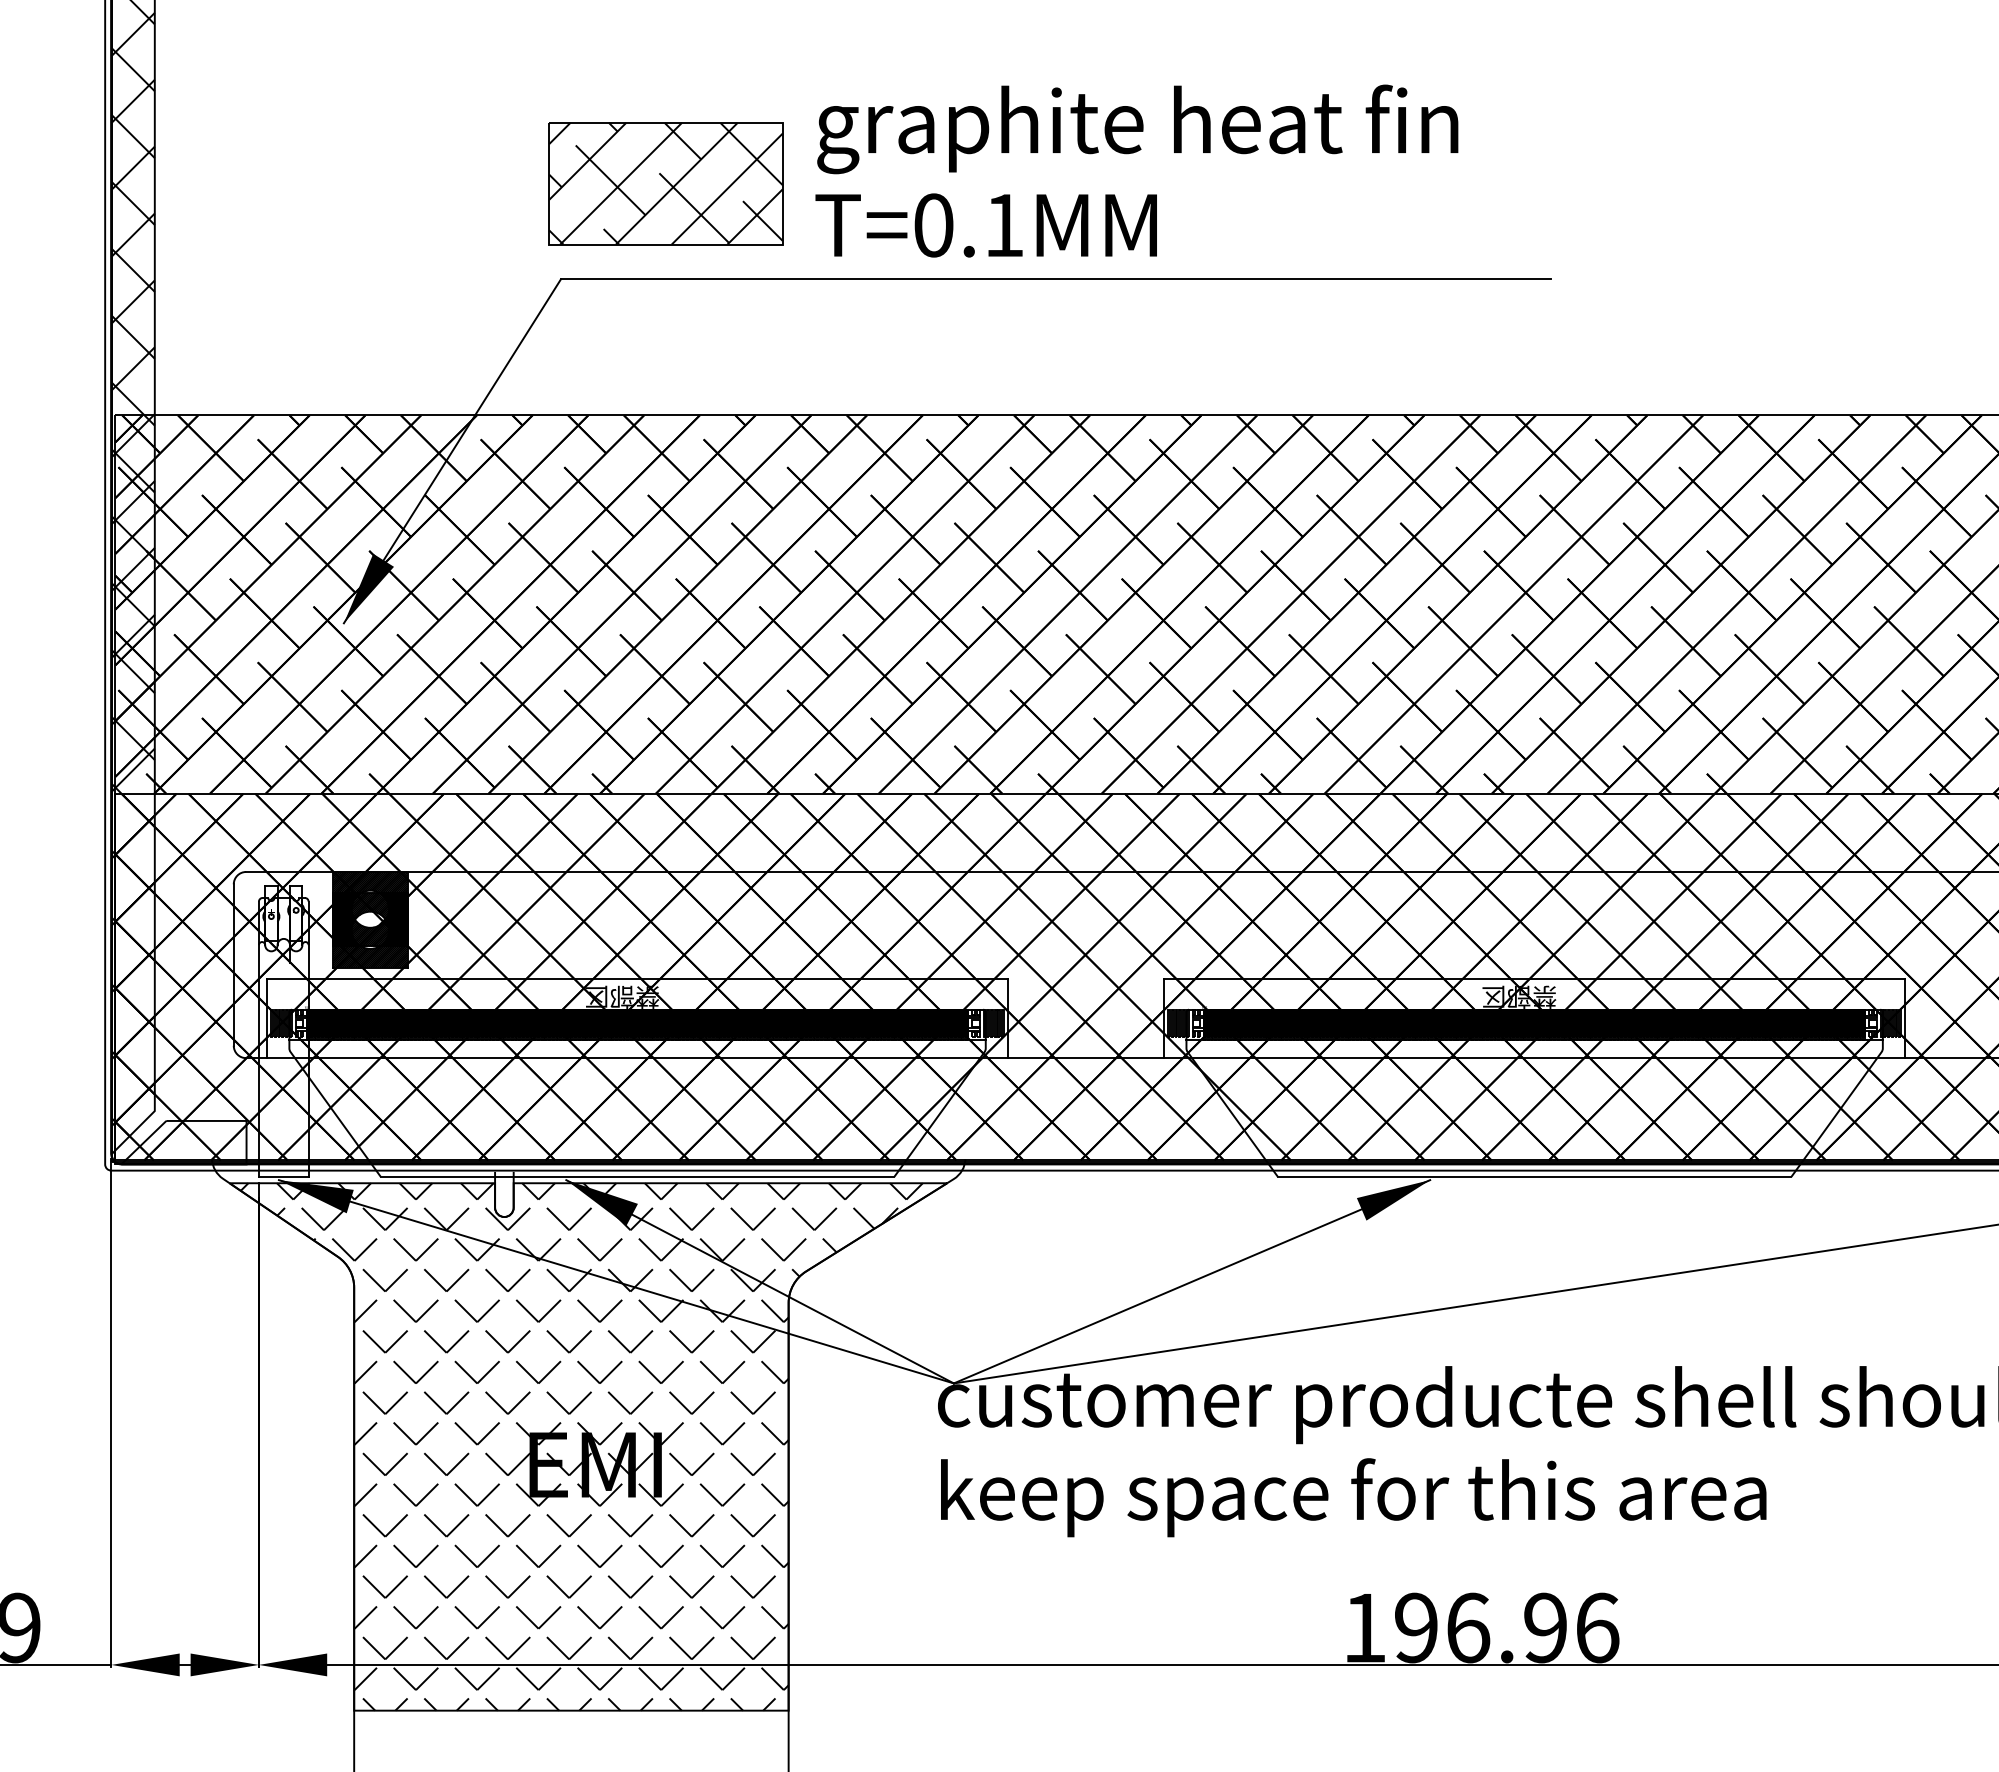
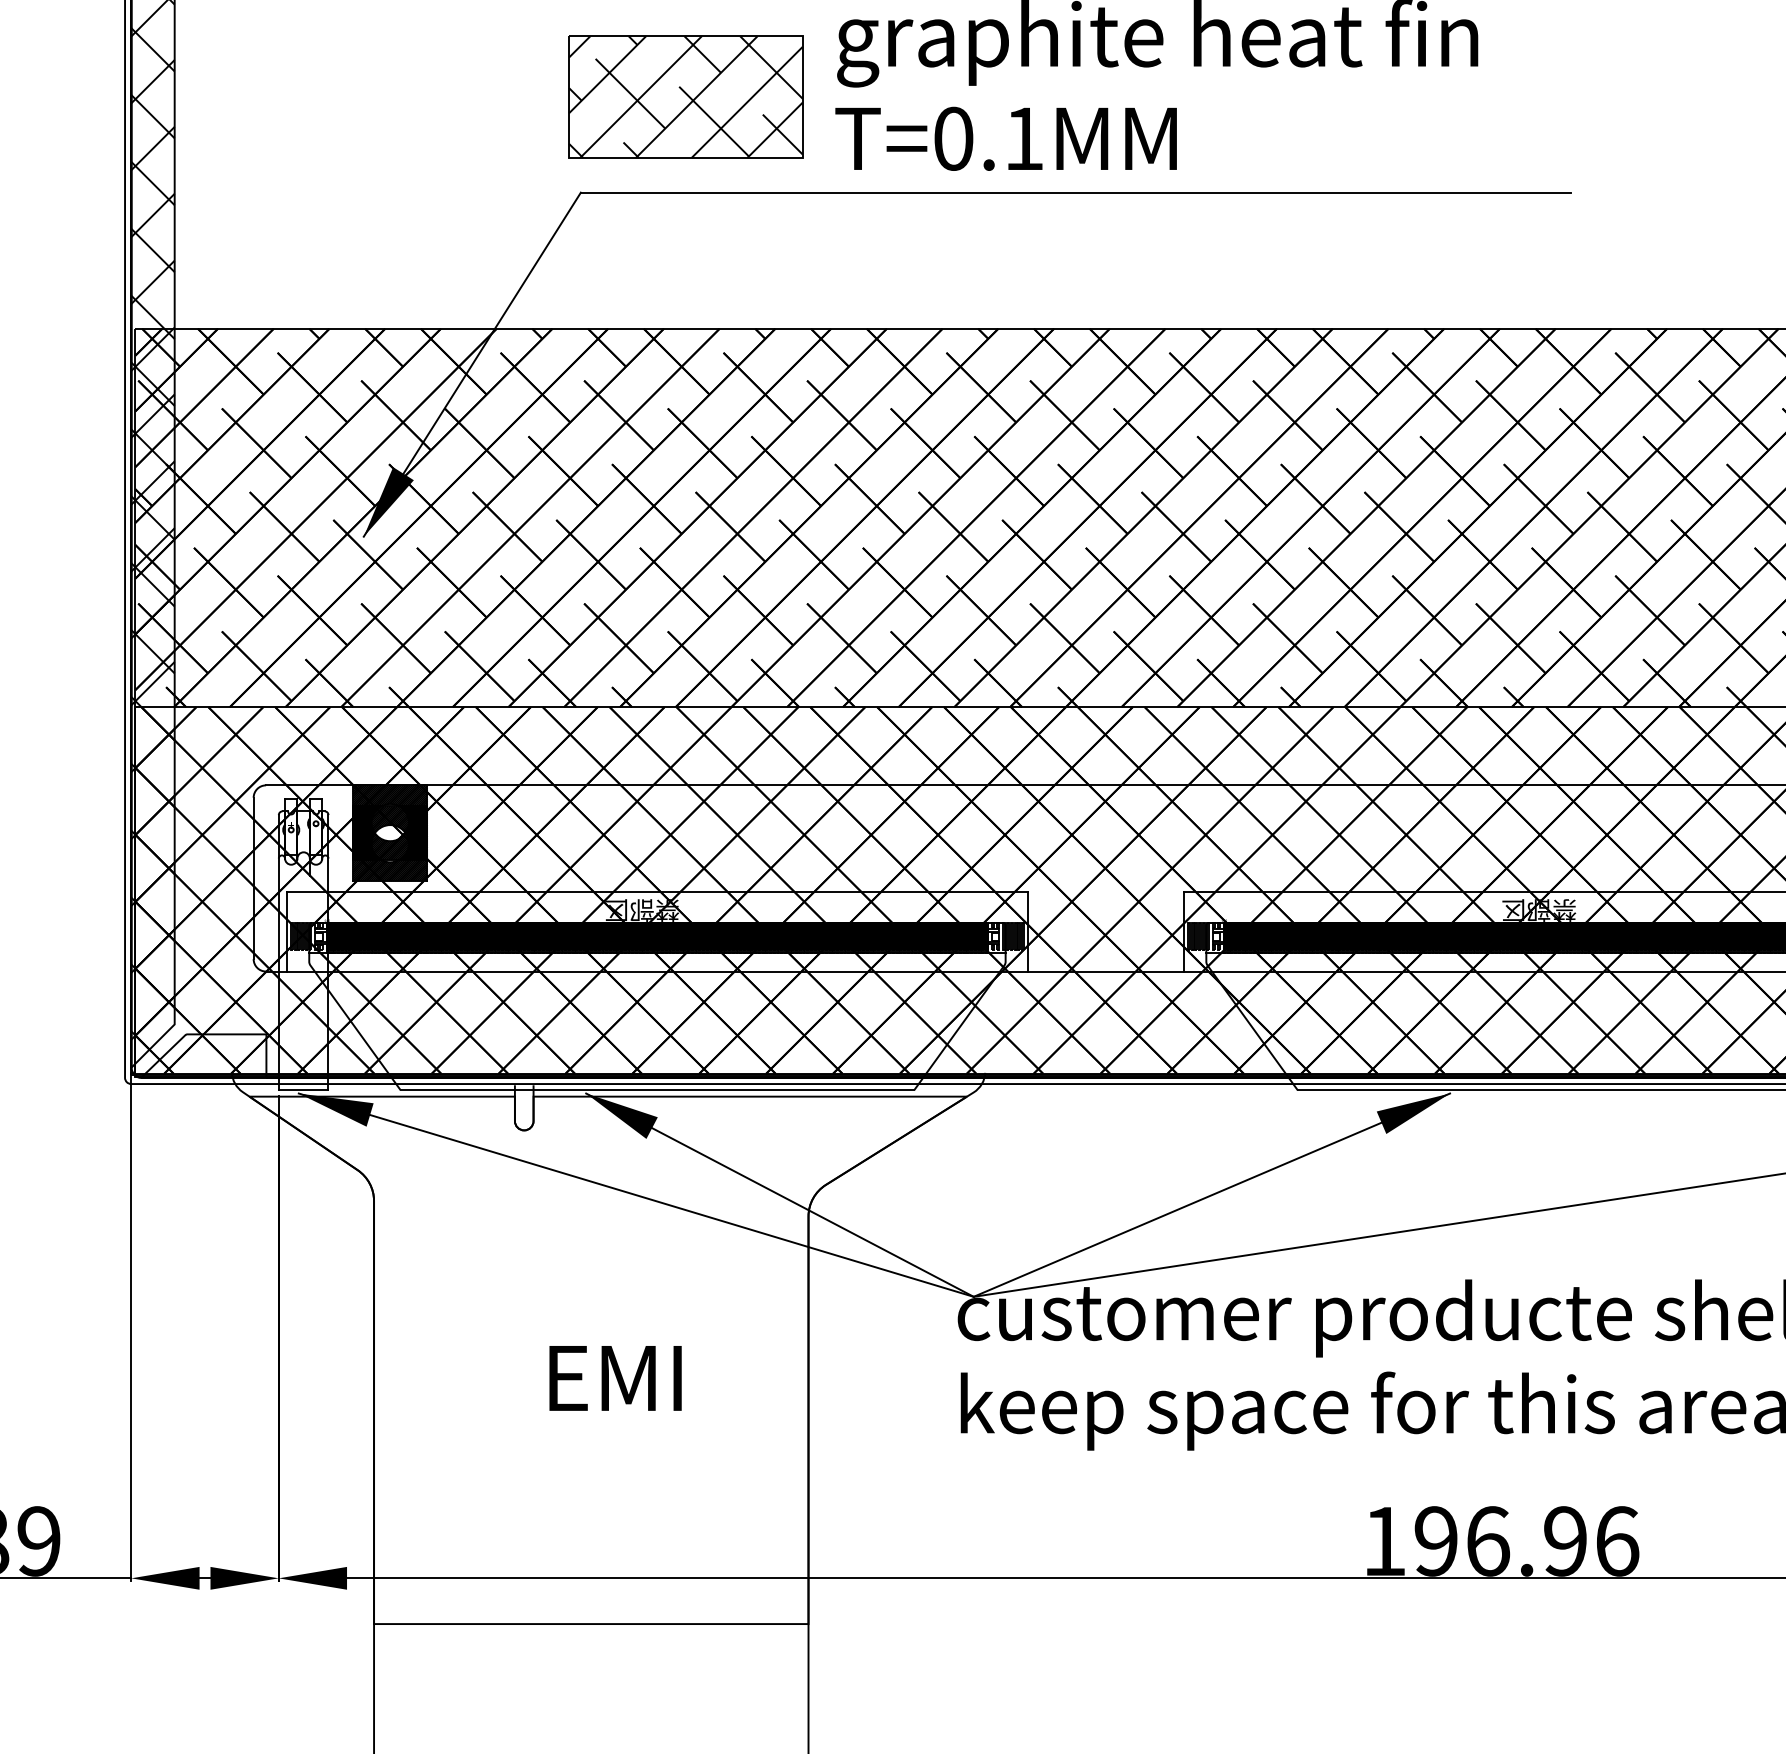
hatch: (581, 1446) -> (601, 1359), removed

